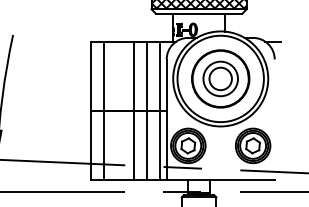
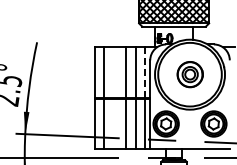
line: (160, 77) -> (145, 73), solid -> dashed
part: (221, 78) -> (190, 74), size x0.6

